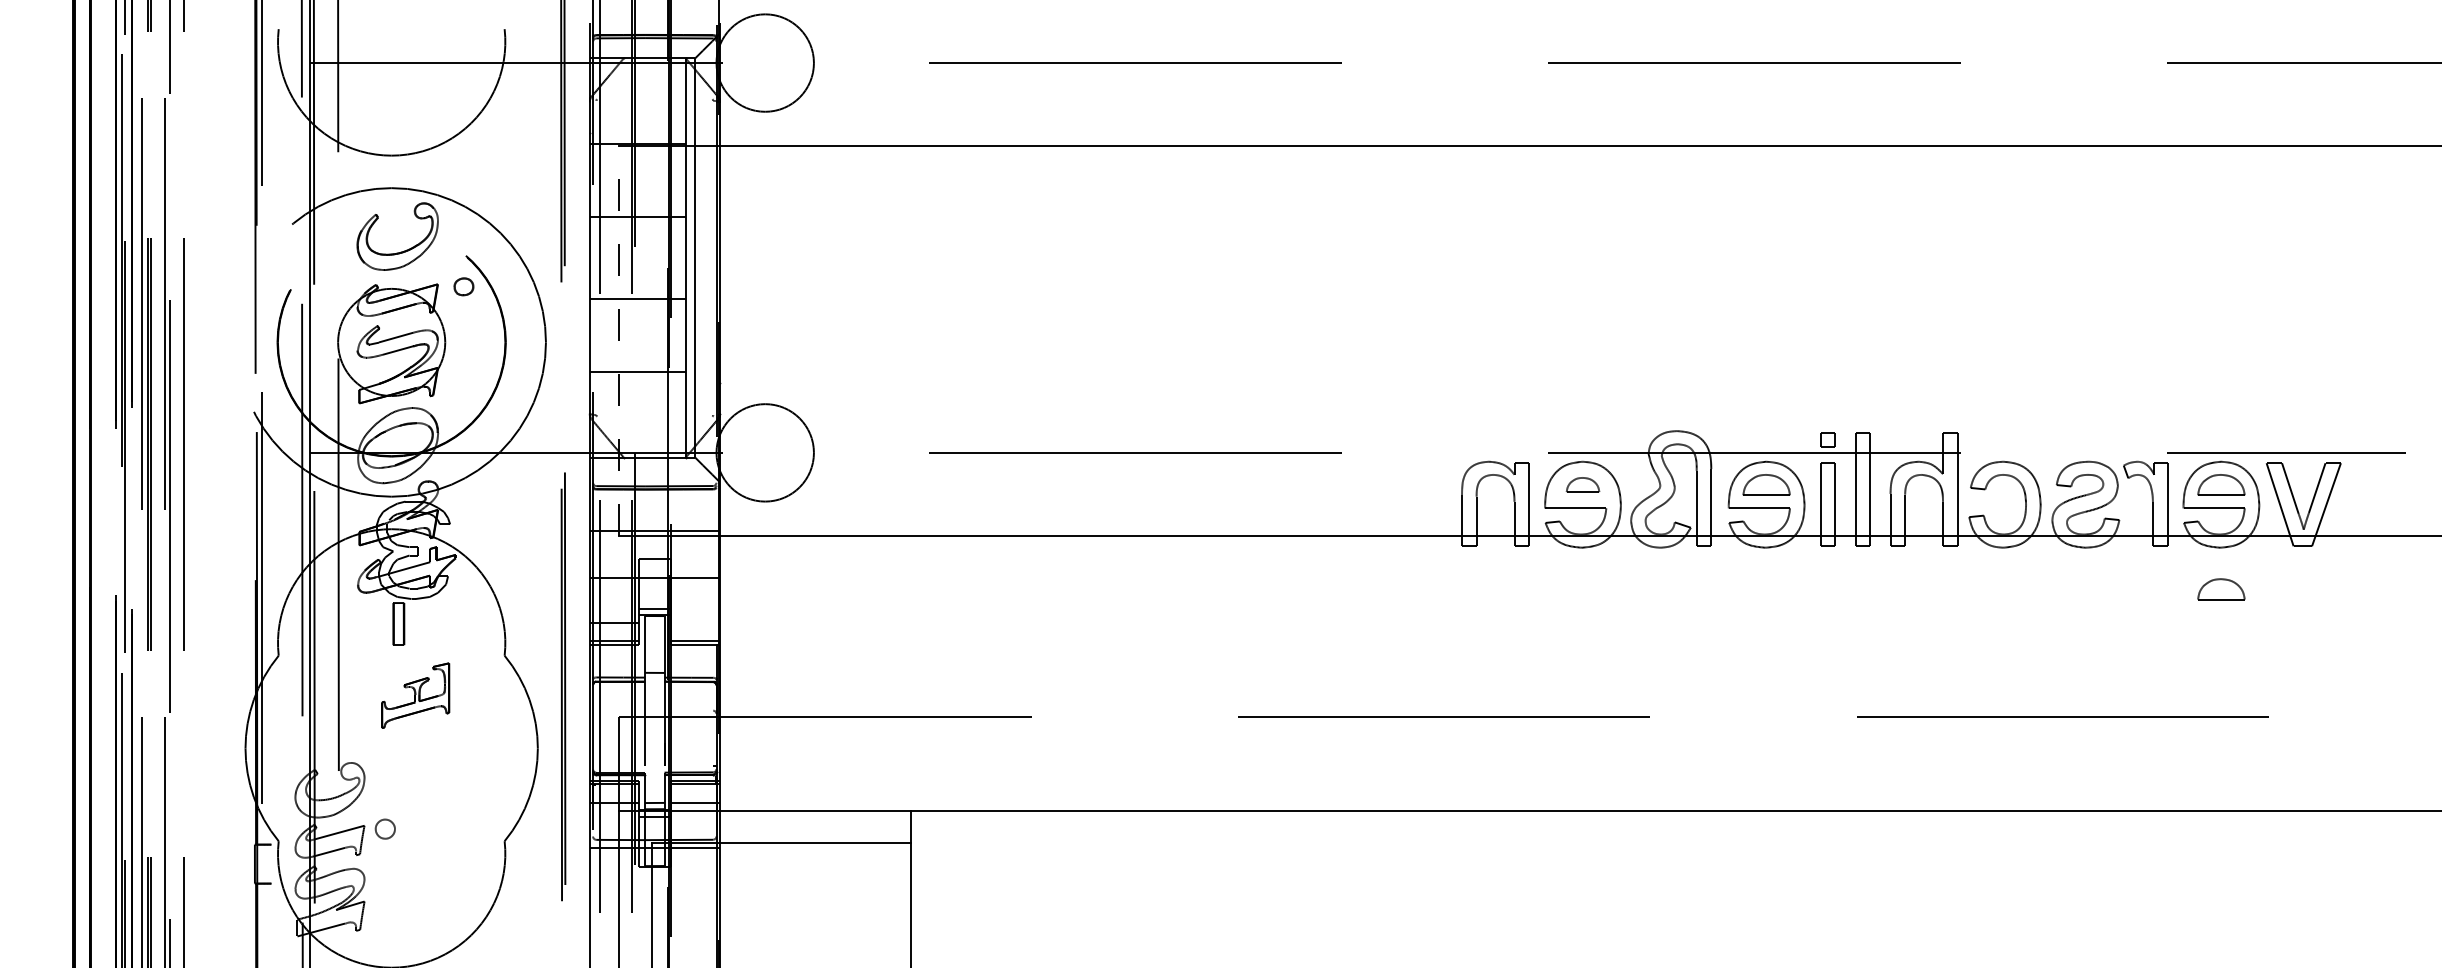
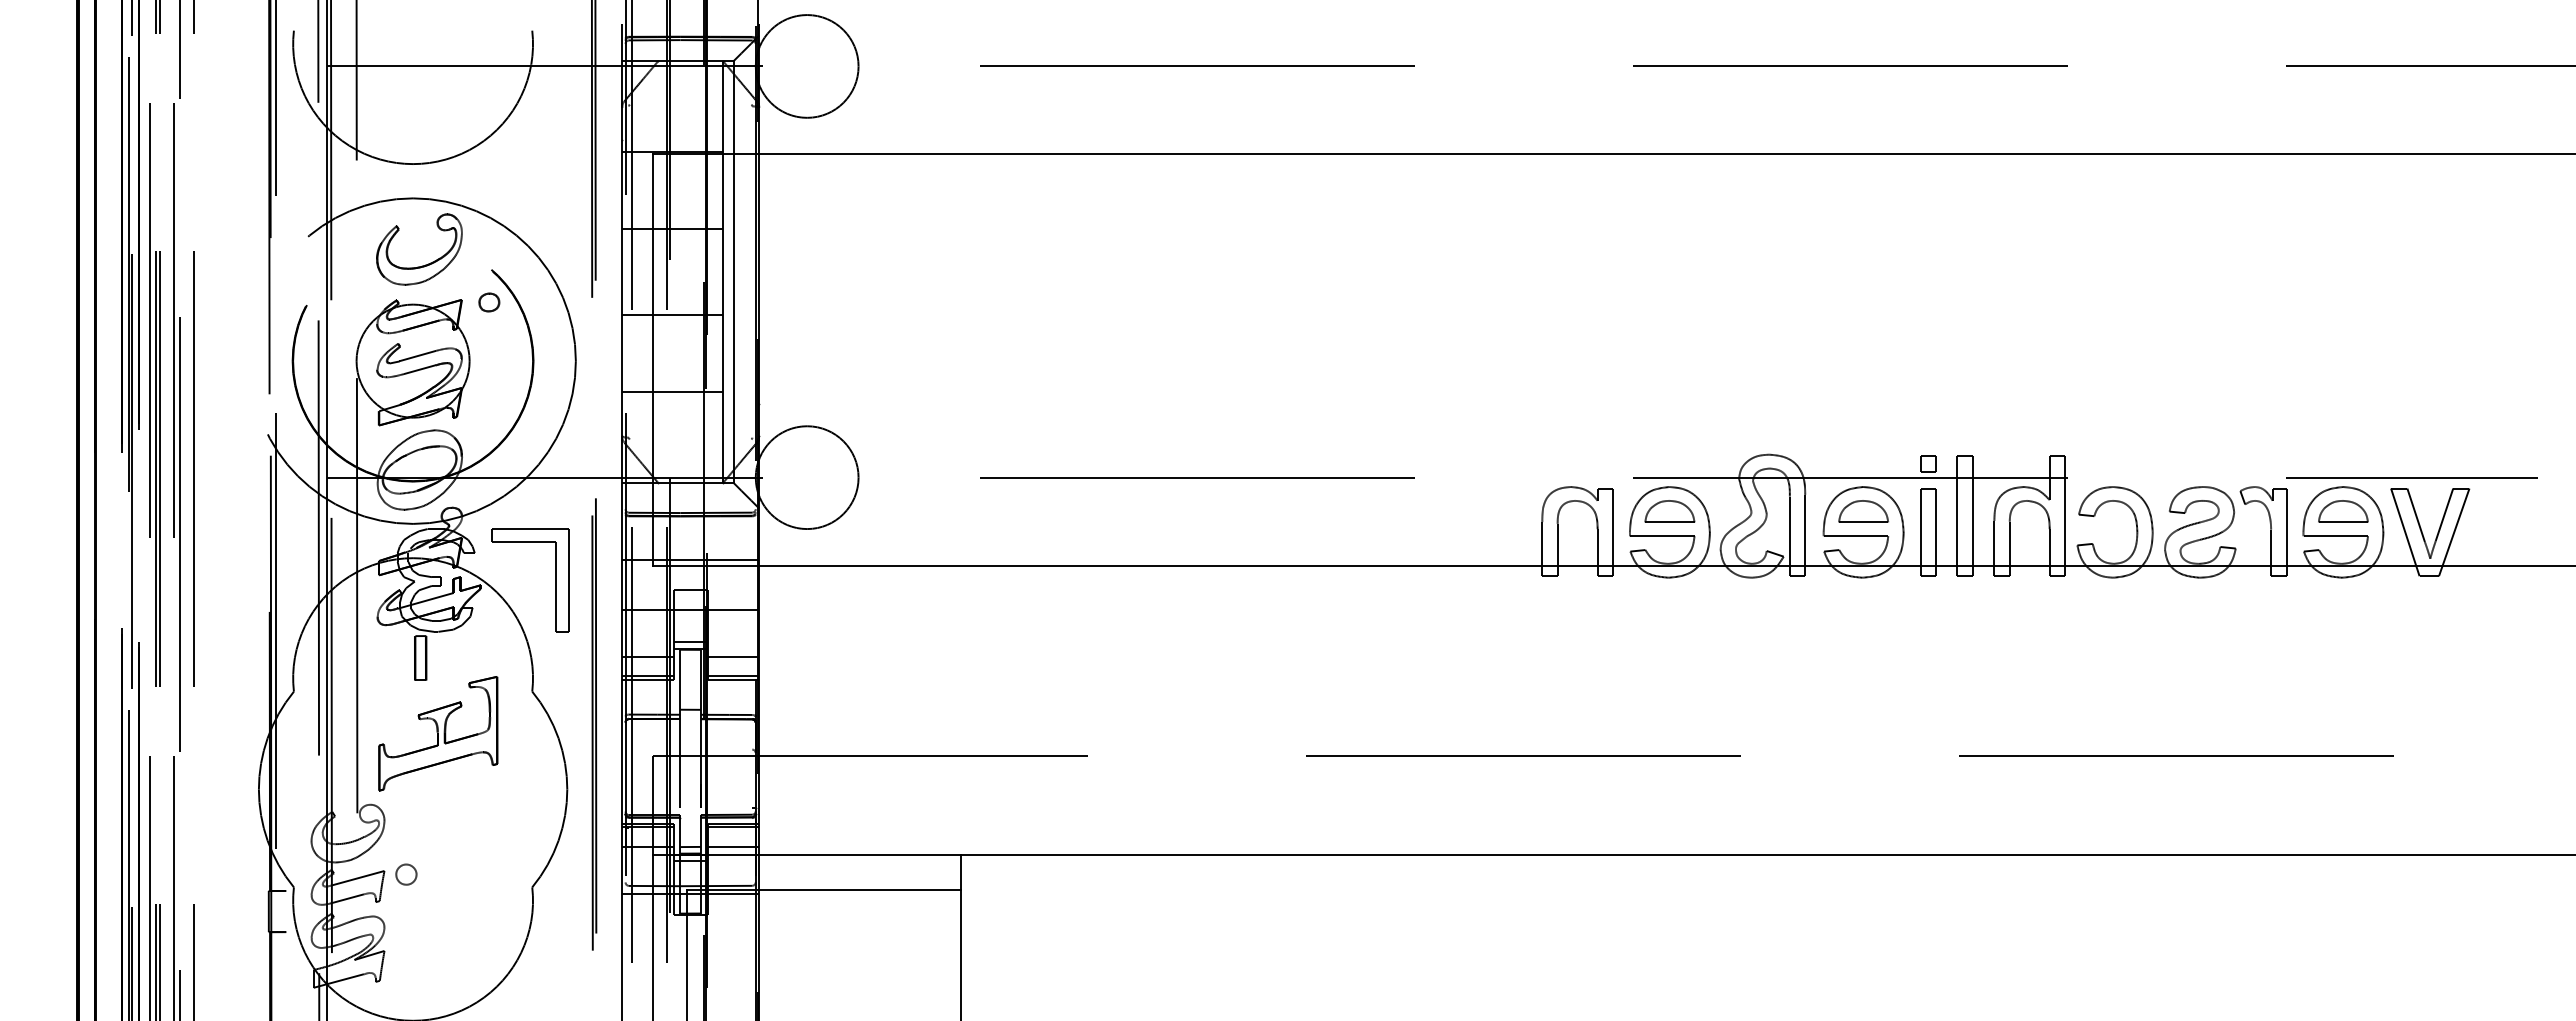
line: (618, 340) -> (652, 359), dashed -> solid
part: (1582, 484) -> (1669, 511), size x1.43
part: (526, 550) -> (555, 580), added
part: (2221, 589) -> (2343, 621), removed
line: (695, 623) -> (733, 657), added
part: (415, 695) -> (438, 733), size x1.67

